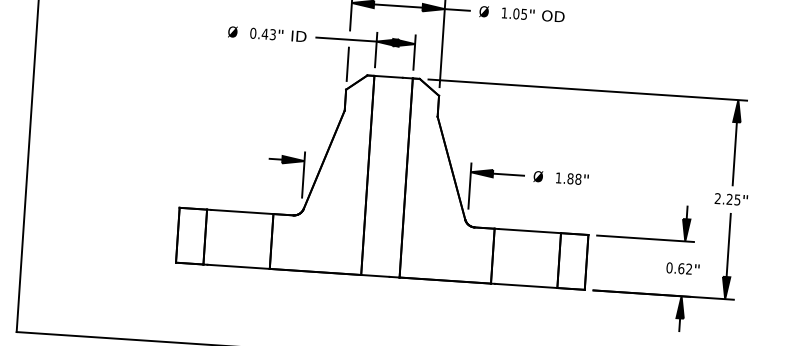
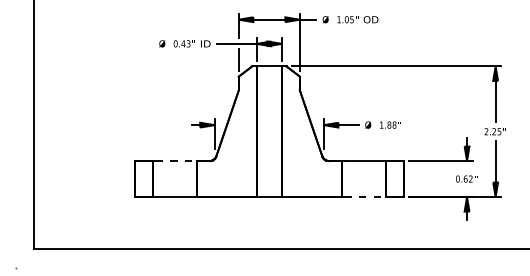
line: (242, 212) -> (176, 161), solid -> dashed
line: (526, 286) -> (365, 197), solid -> dashed

